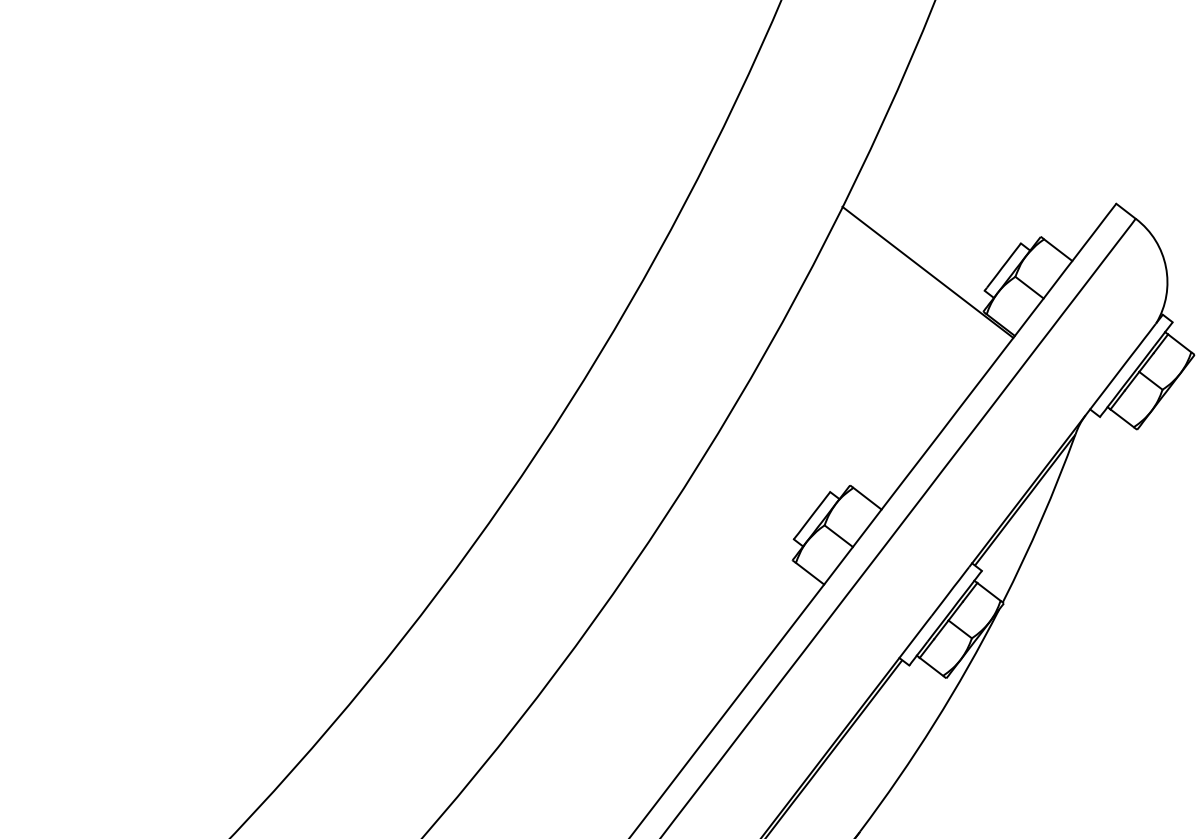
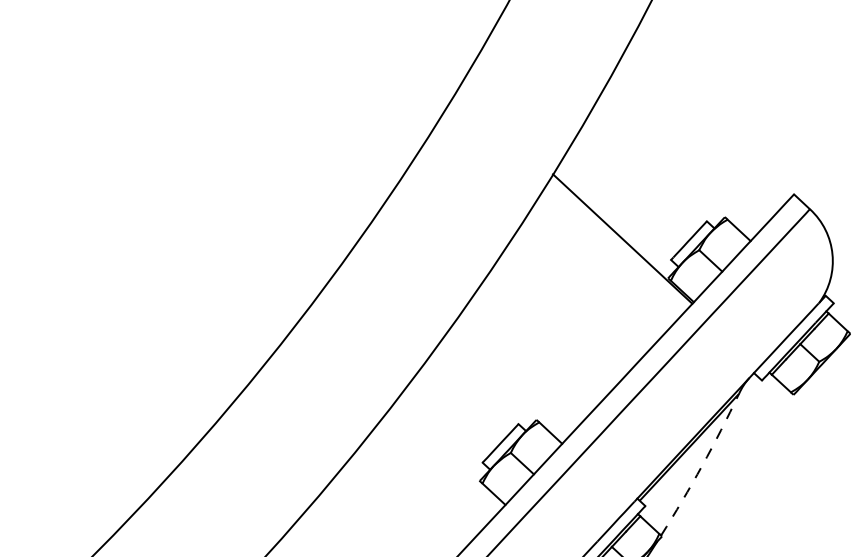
arc: (1041, 519) -> (702, 465), solid -> dashed

